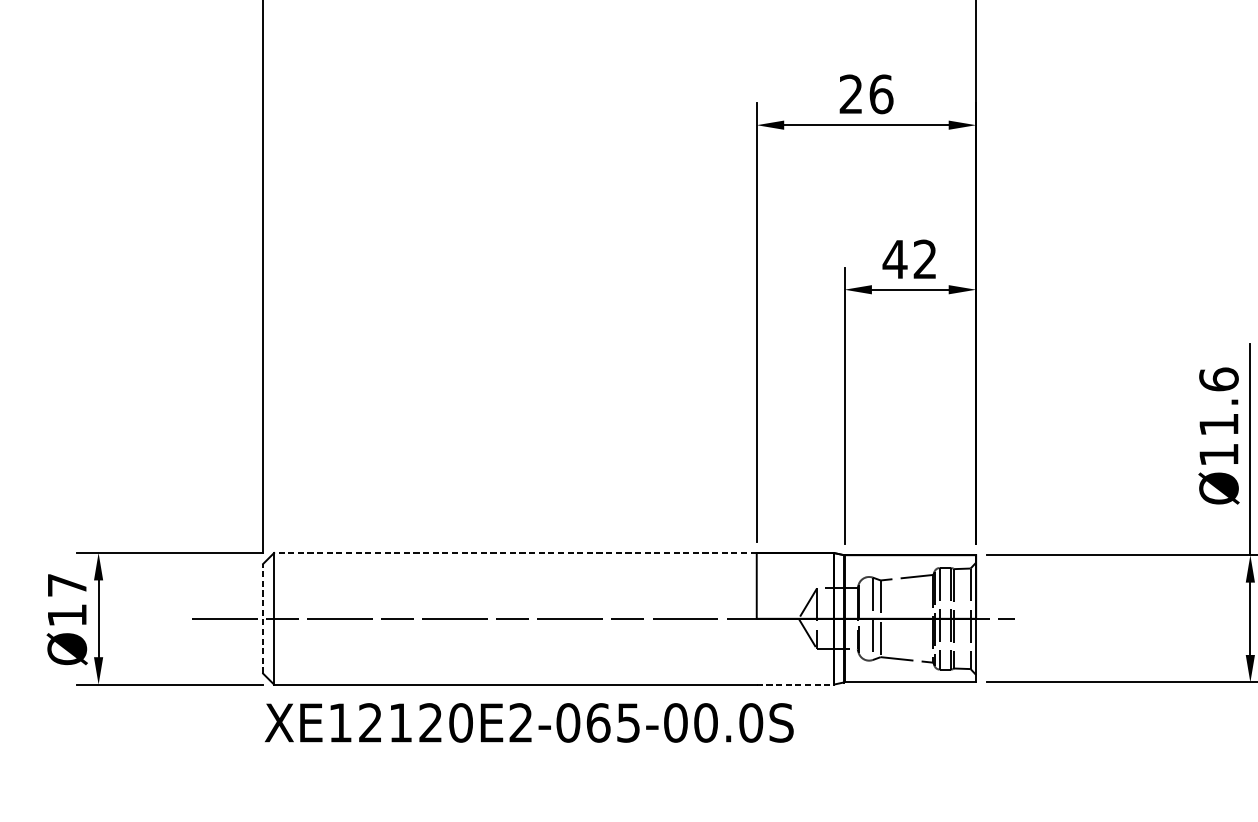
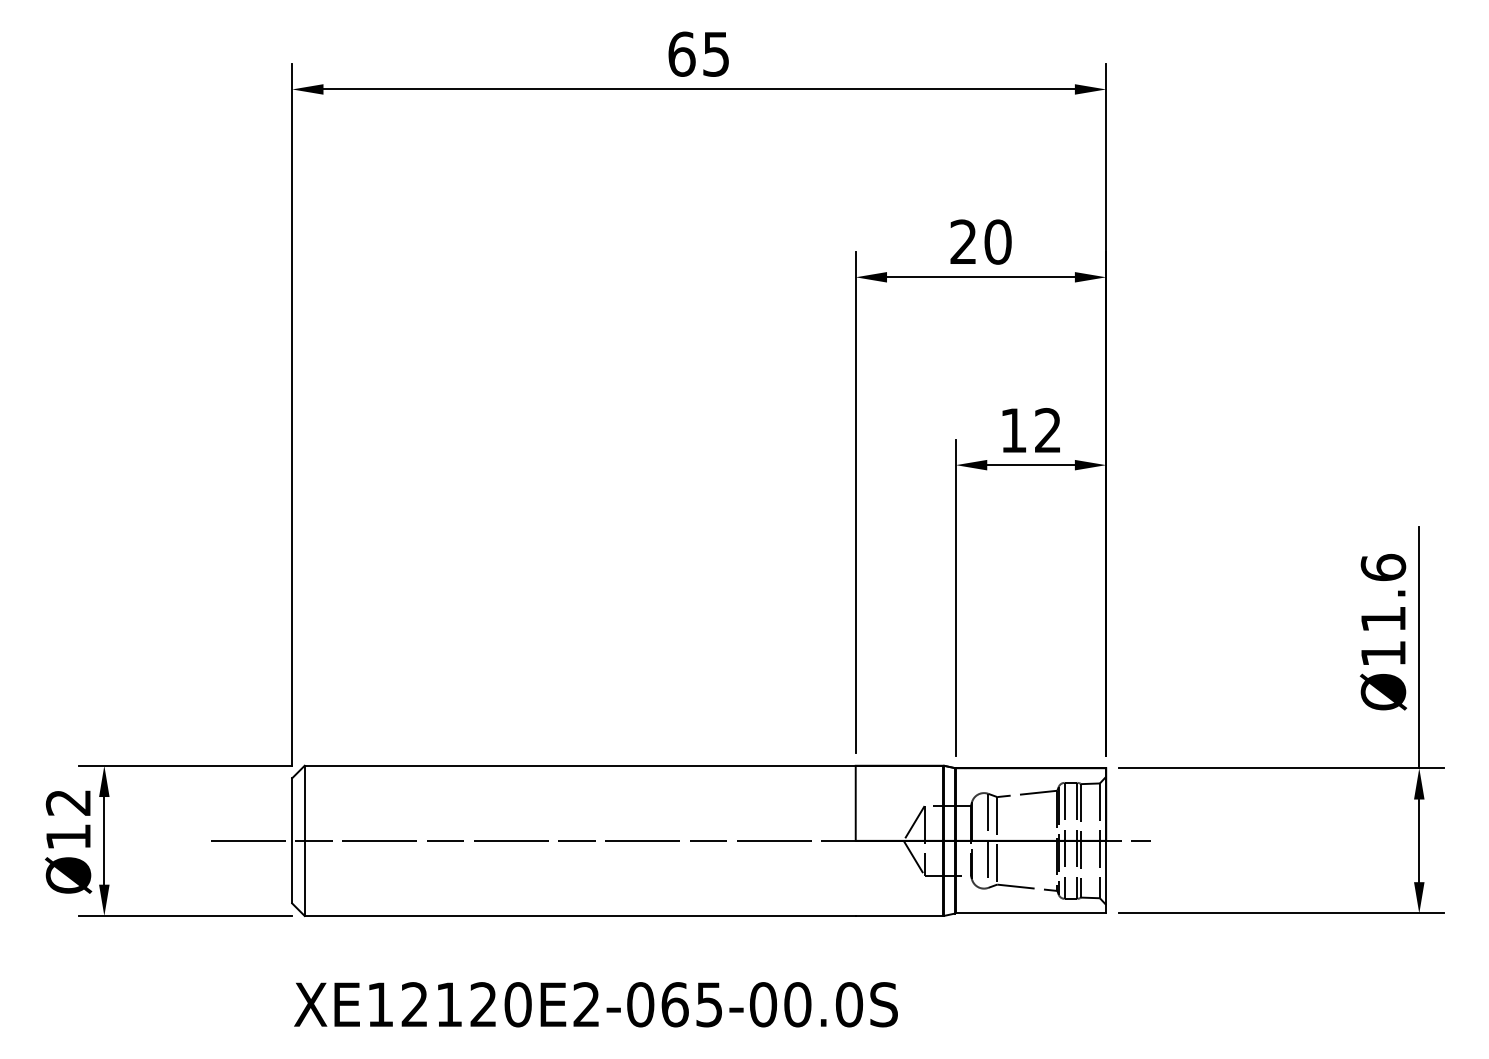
text: (880, 93) -> (997, 241), 26 -> 20
text: (894, 259) -> (1013, 430), 42 -> 12
line: (515, 552) -> (580, 765), dashed -> solid
text: (66, 585) -> (67, 802), Ø17 -> Ø12
line: (263, 618) -> (292, 840), dashed -> solid
line: (795, 684) -> (899, 915), dashed -> solid
text: (528, 722) -> (595, 1004), moved

